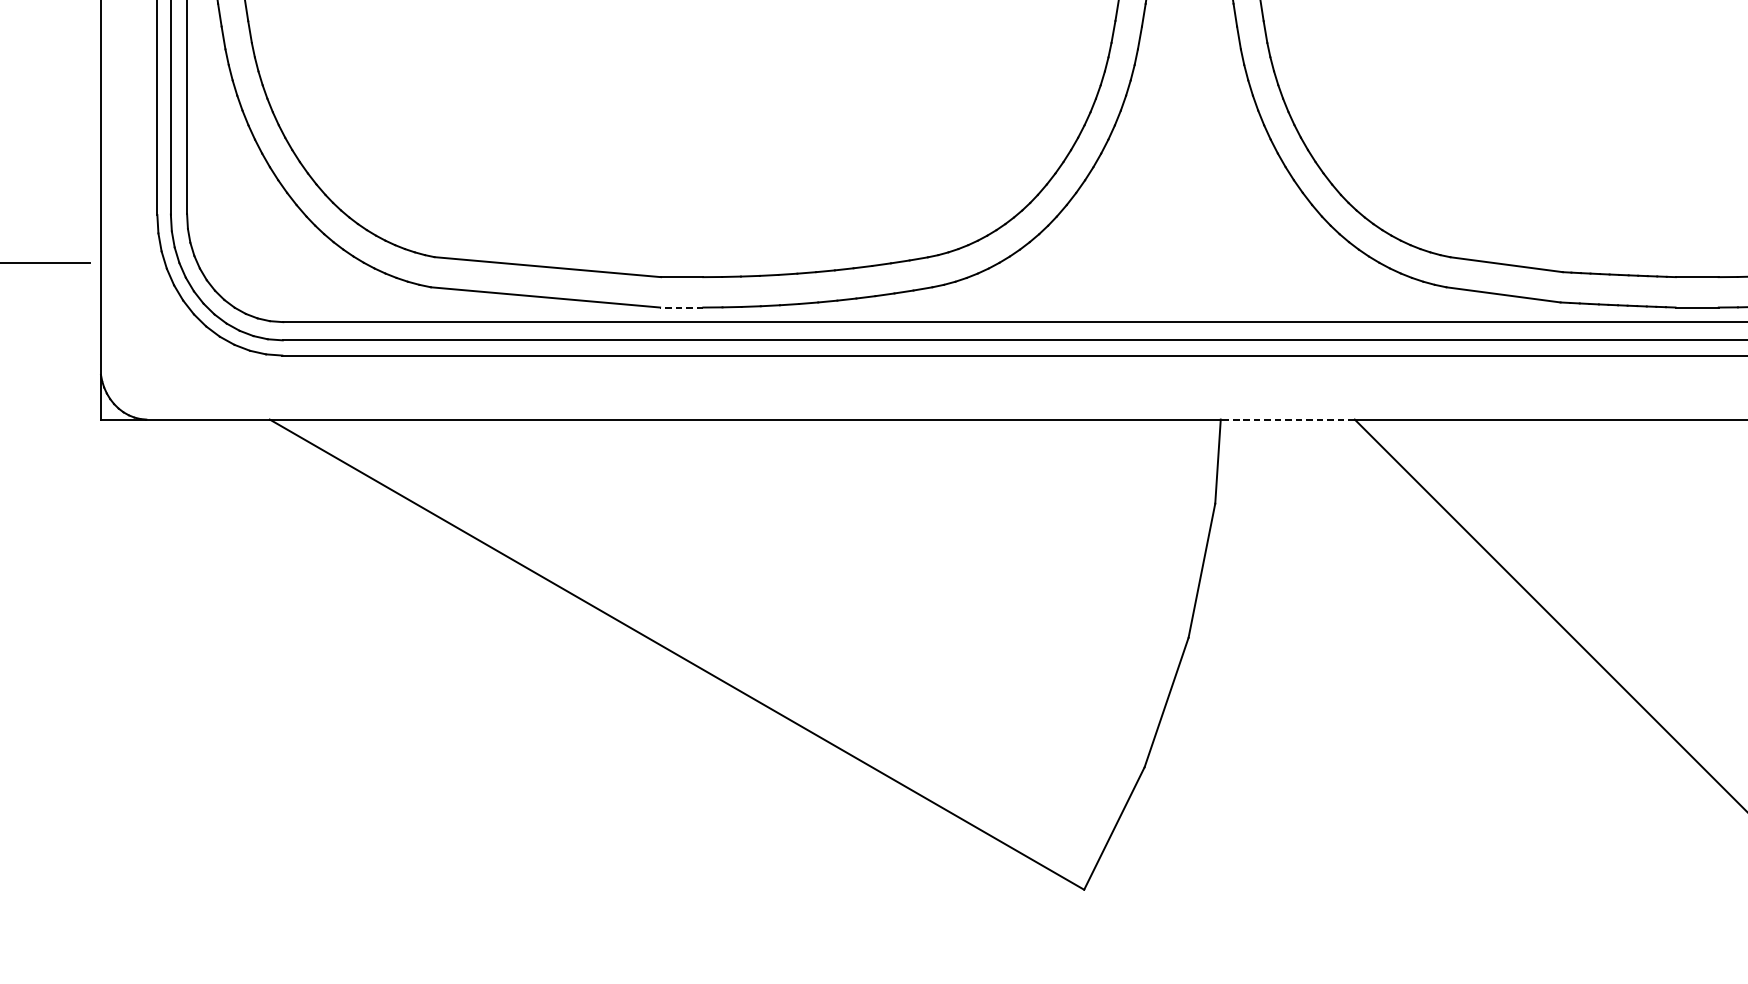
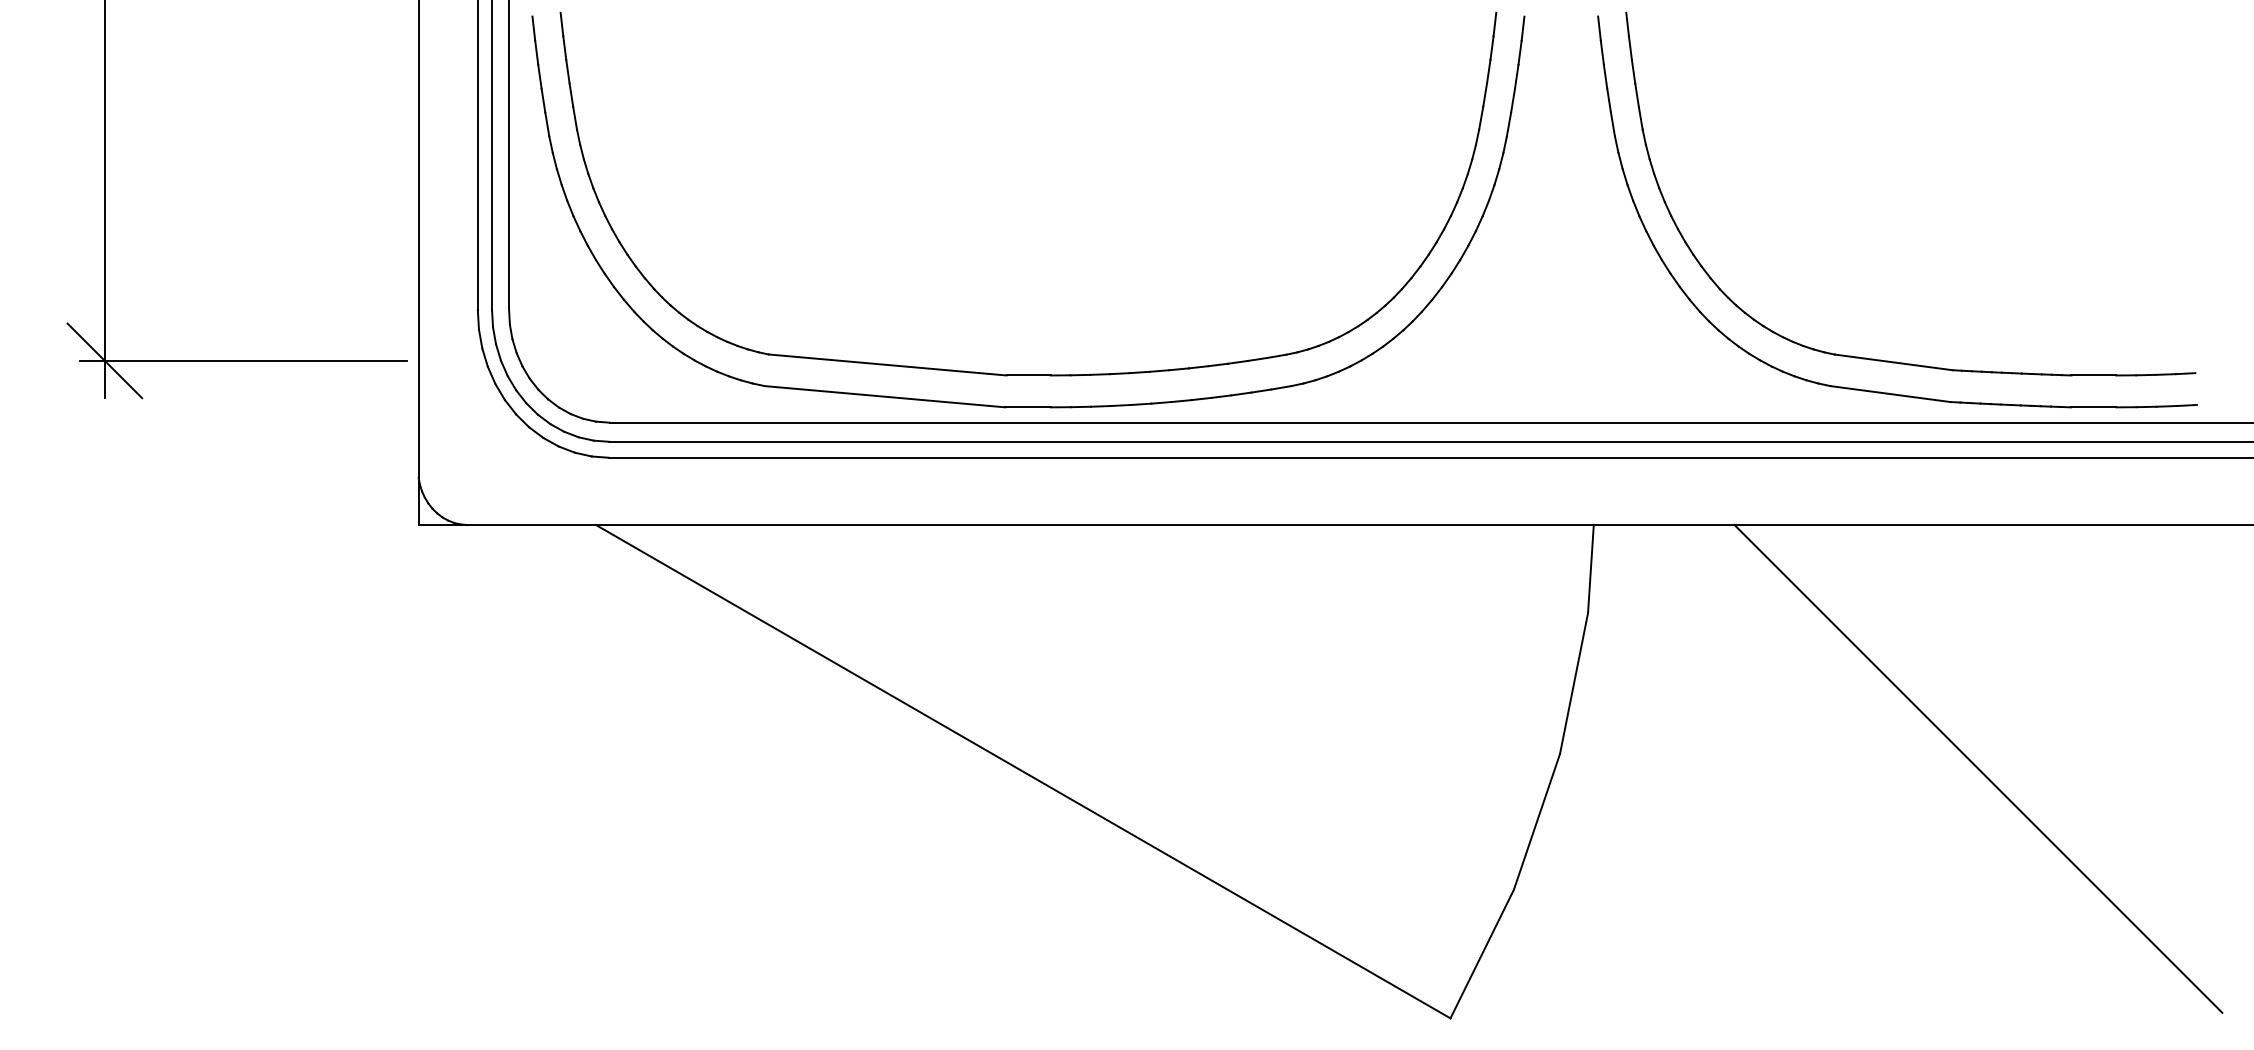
line: (682, 307) -> (1028, 407), dashed -> solid
line: (1287, 419) -> (1663, 524), dashed -> solid

